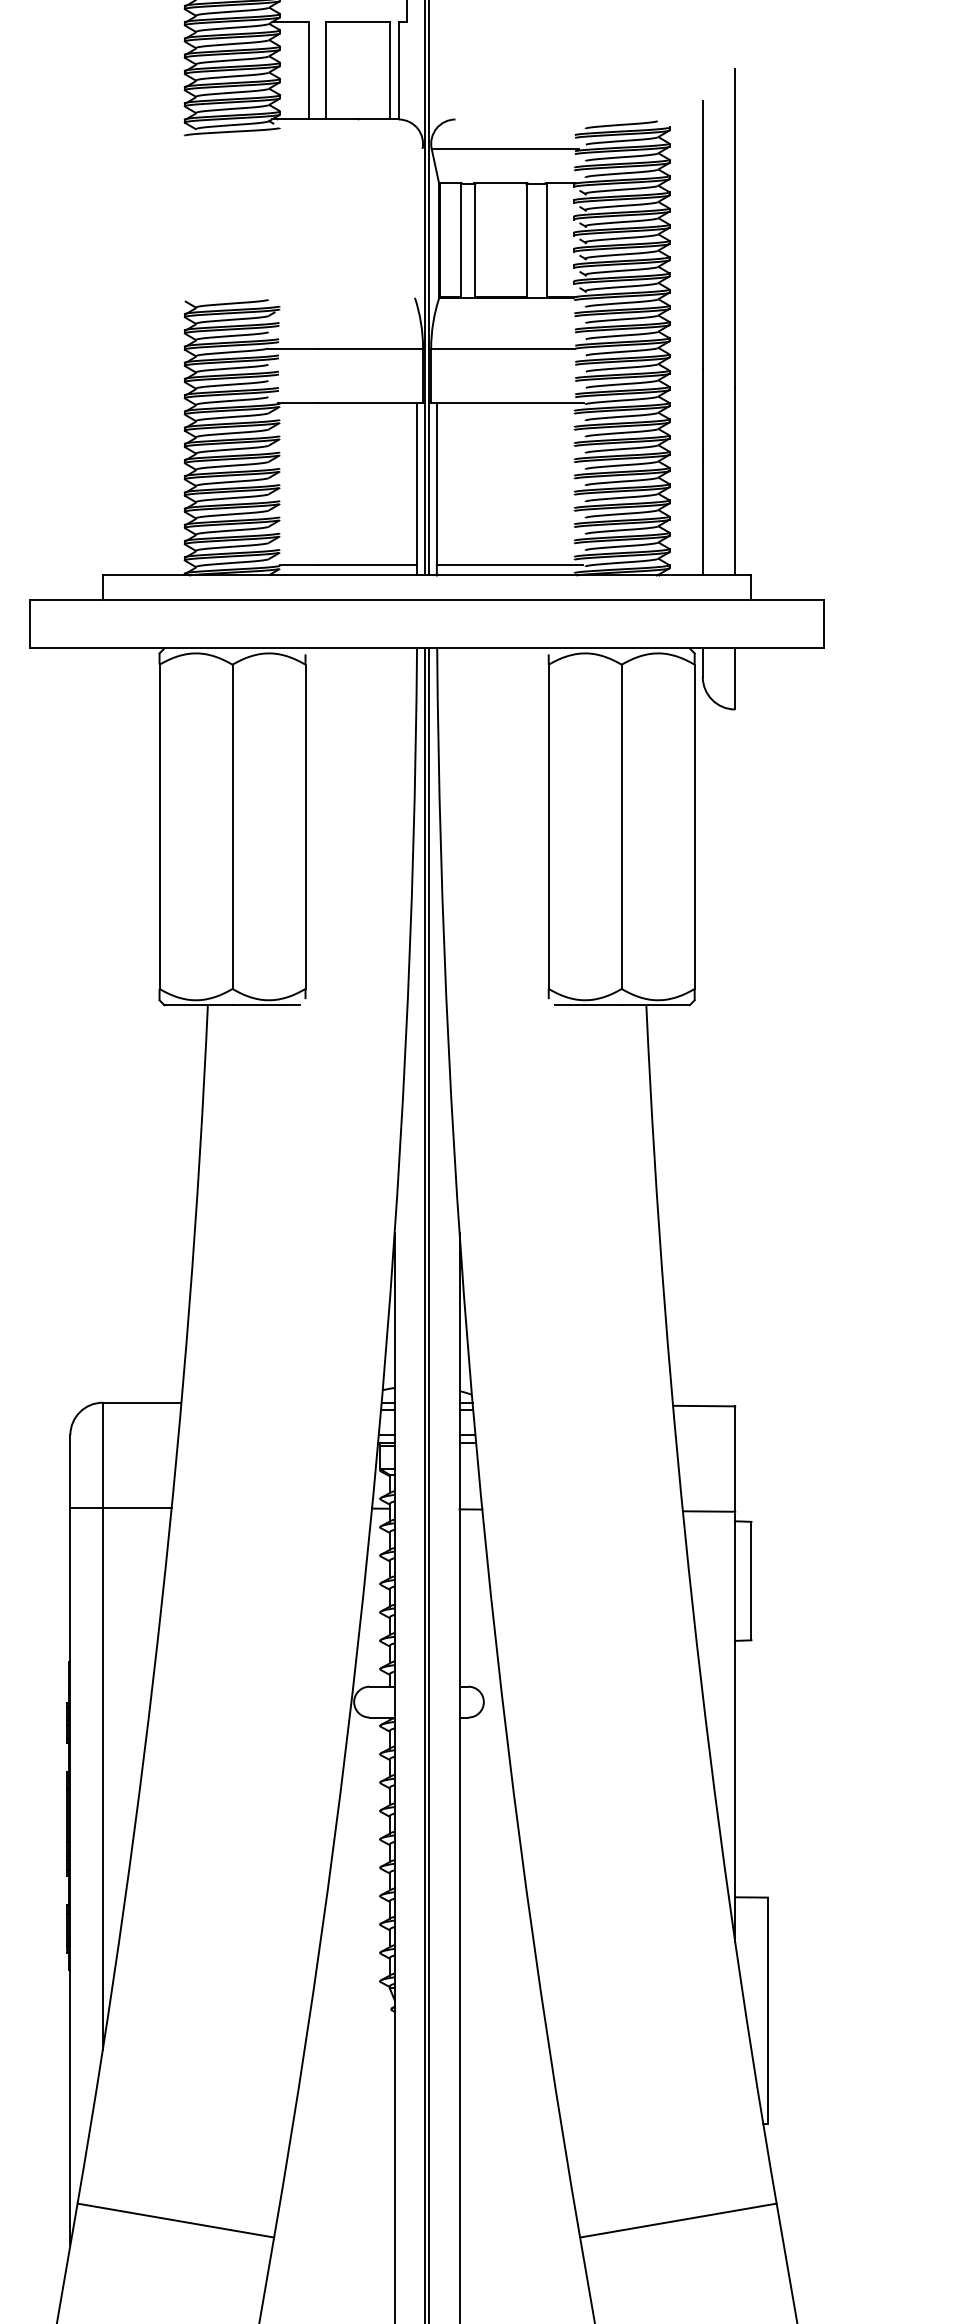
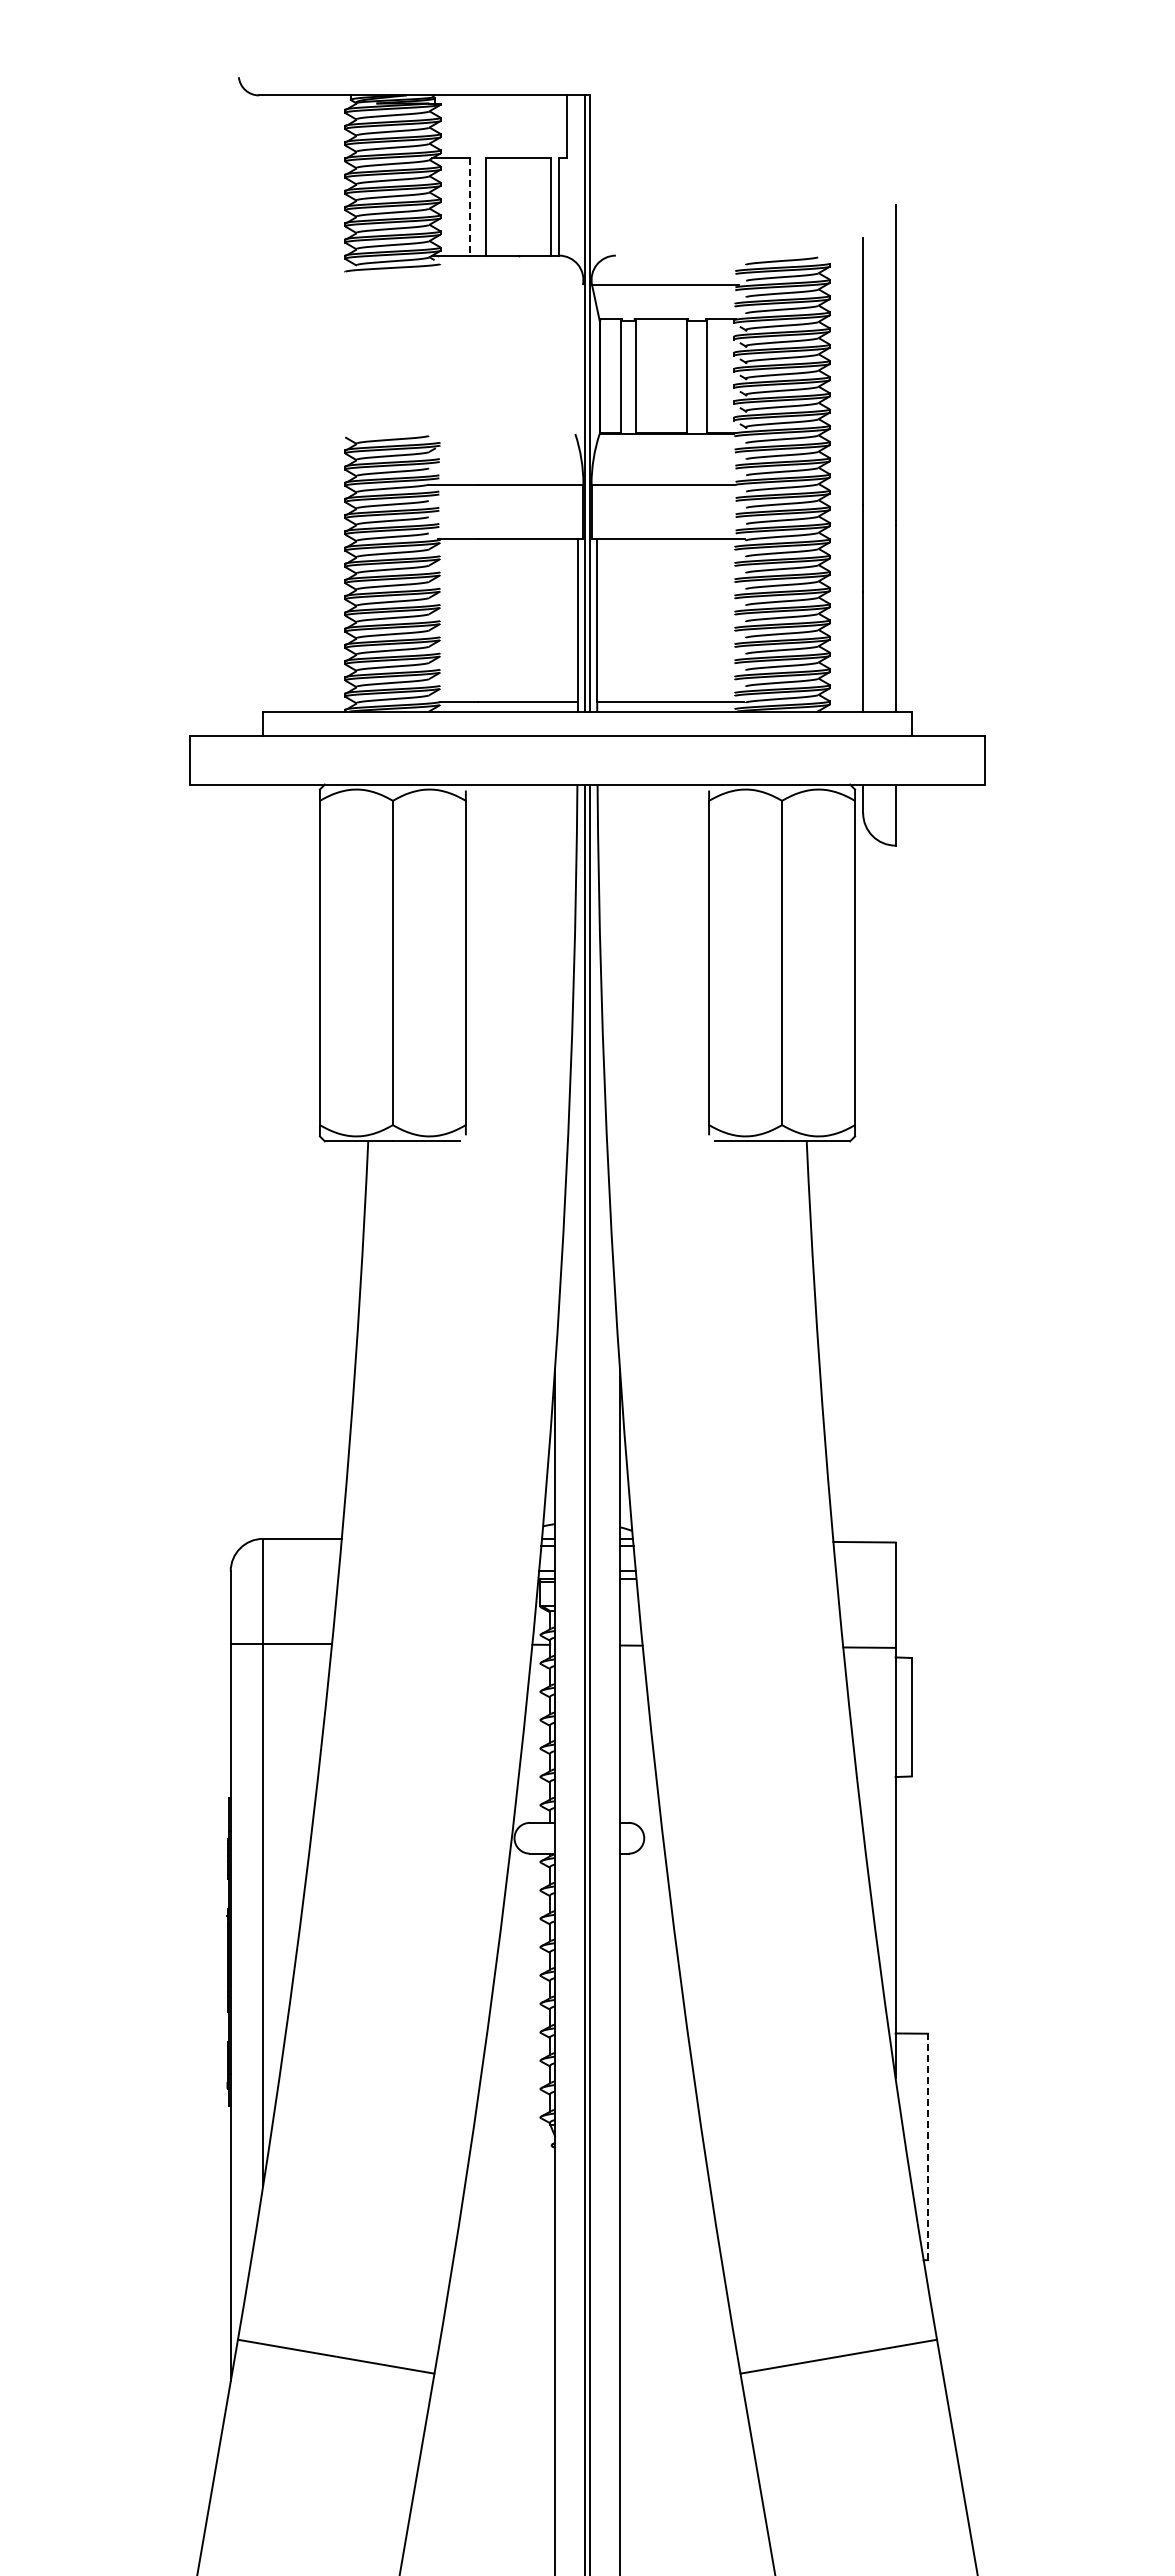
line: (309, 70) -> (469, 206), solid -> dashed
line: (768, 2010) -> (928, 2146), solid -> dashed

